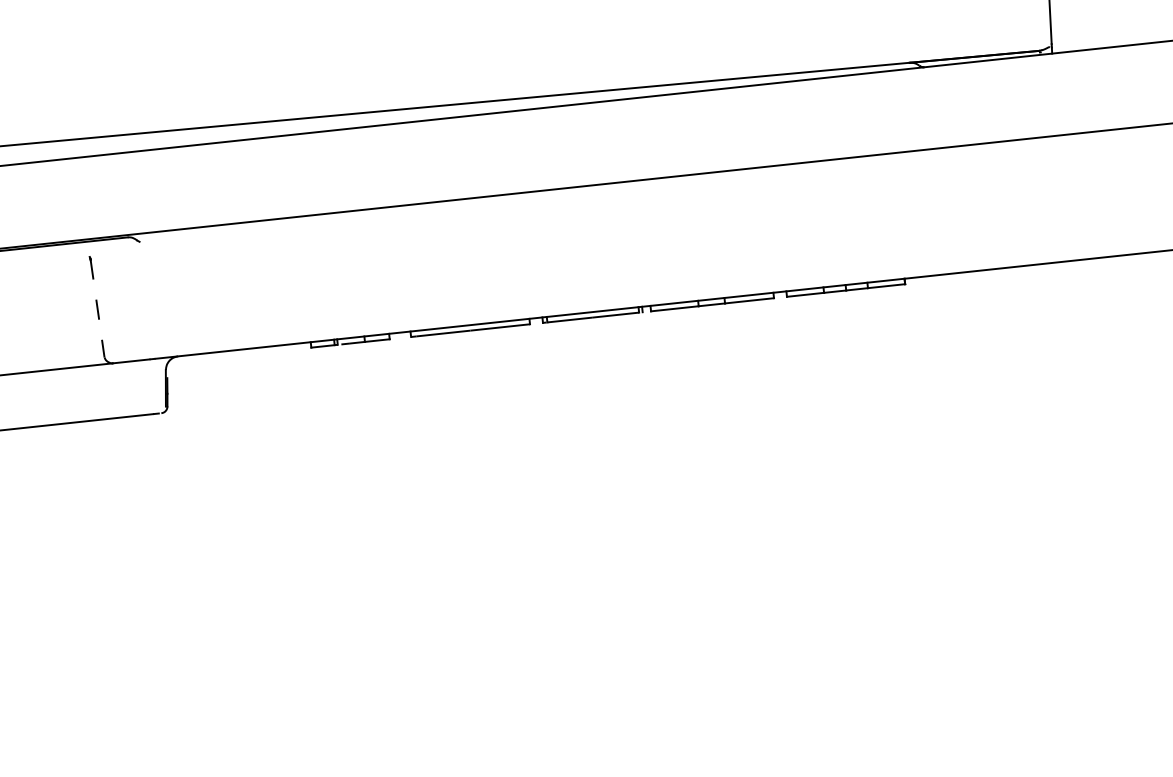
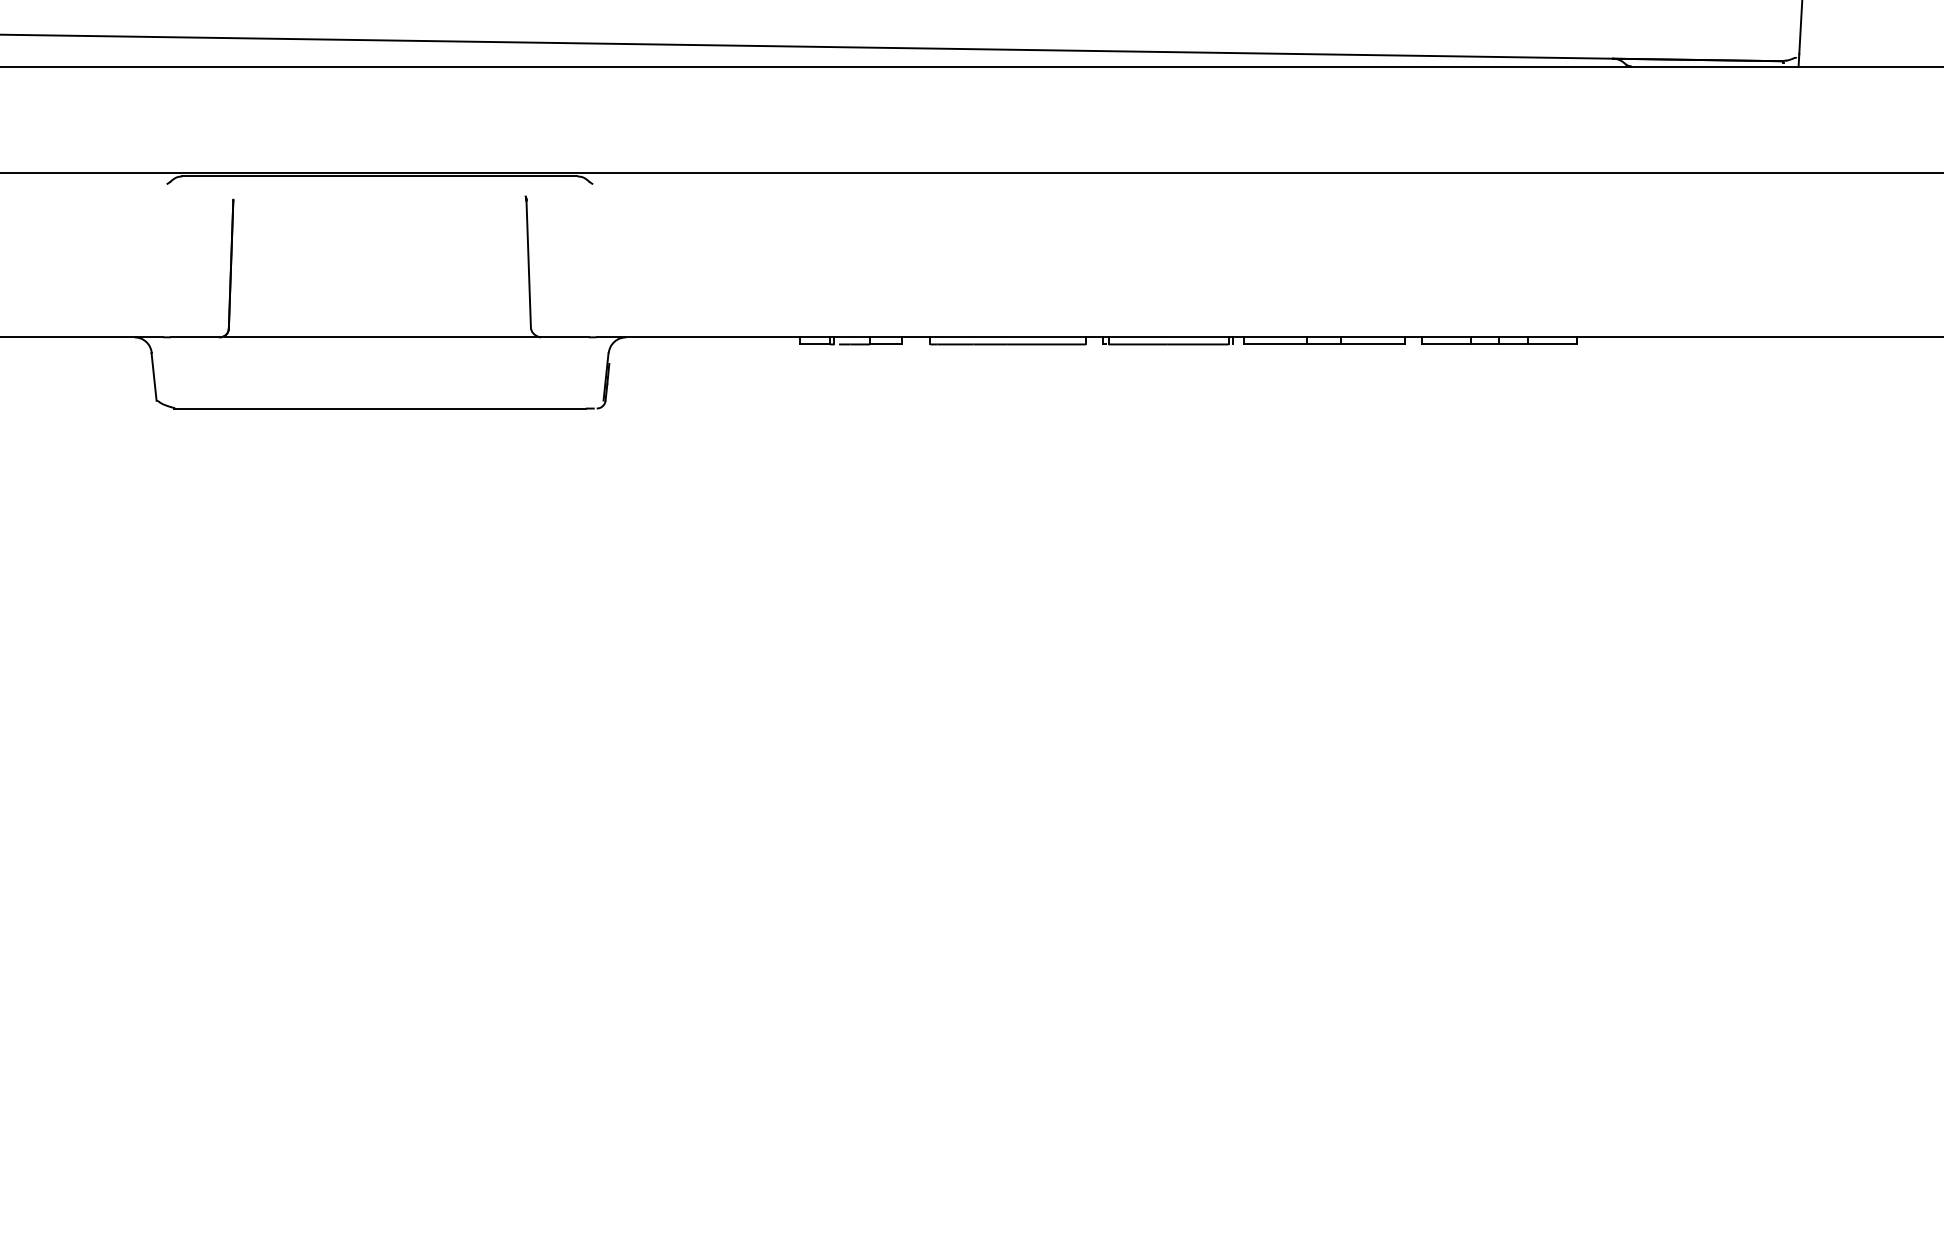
line: (97, 308) -> (528, 264), dashed -> solid

